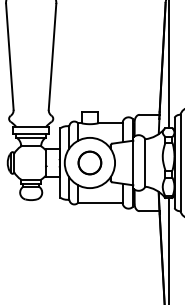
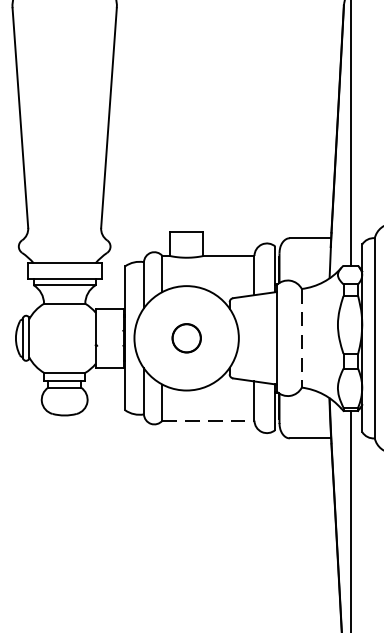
part: (89, 162) -> (185, 337), size x0.6
line: (145, 162) -> (302, 337), solid -> dashed
line: (100, 202) -> (208, 420), solid -> dashed

